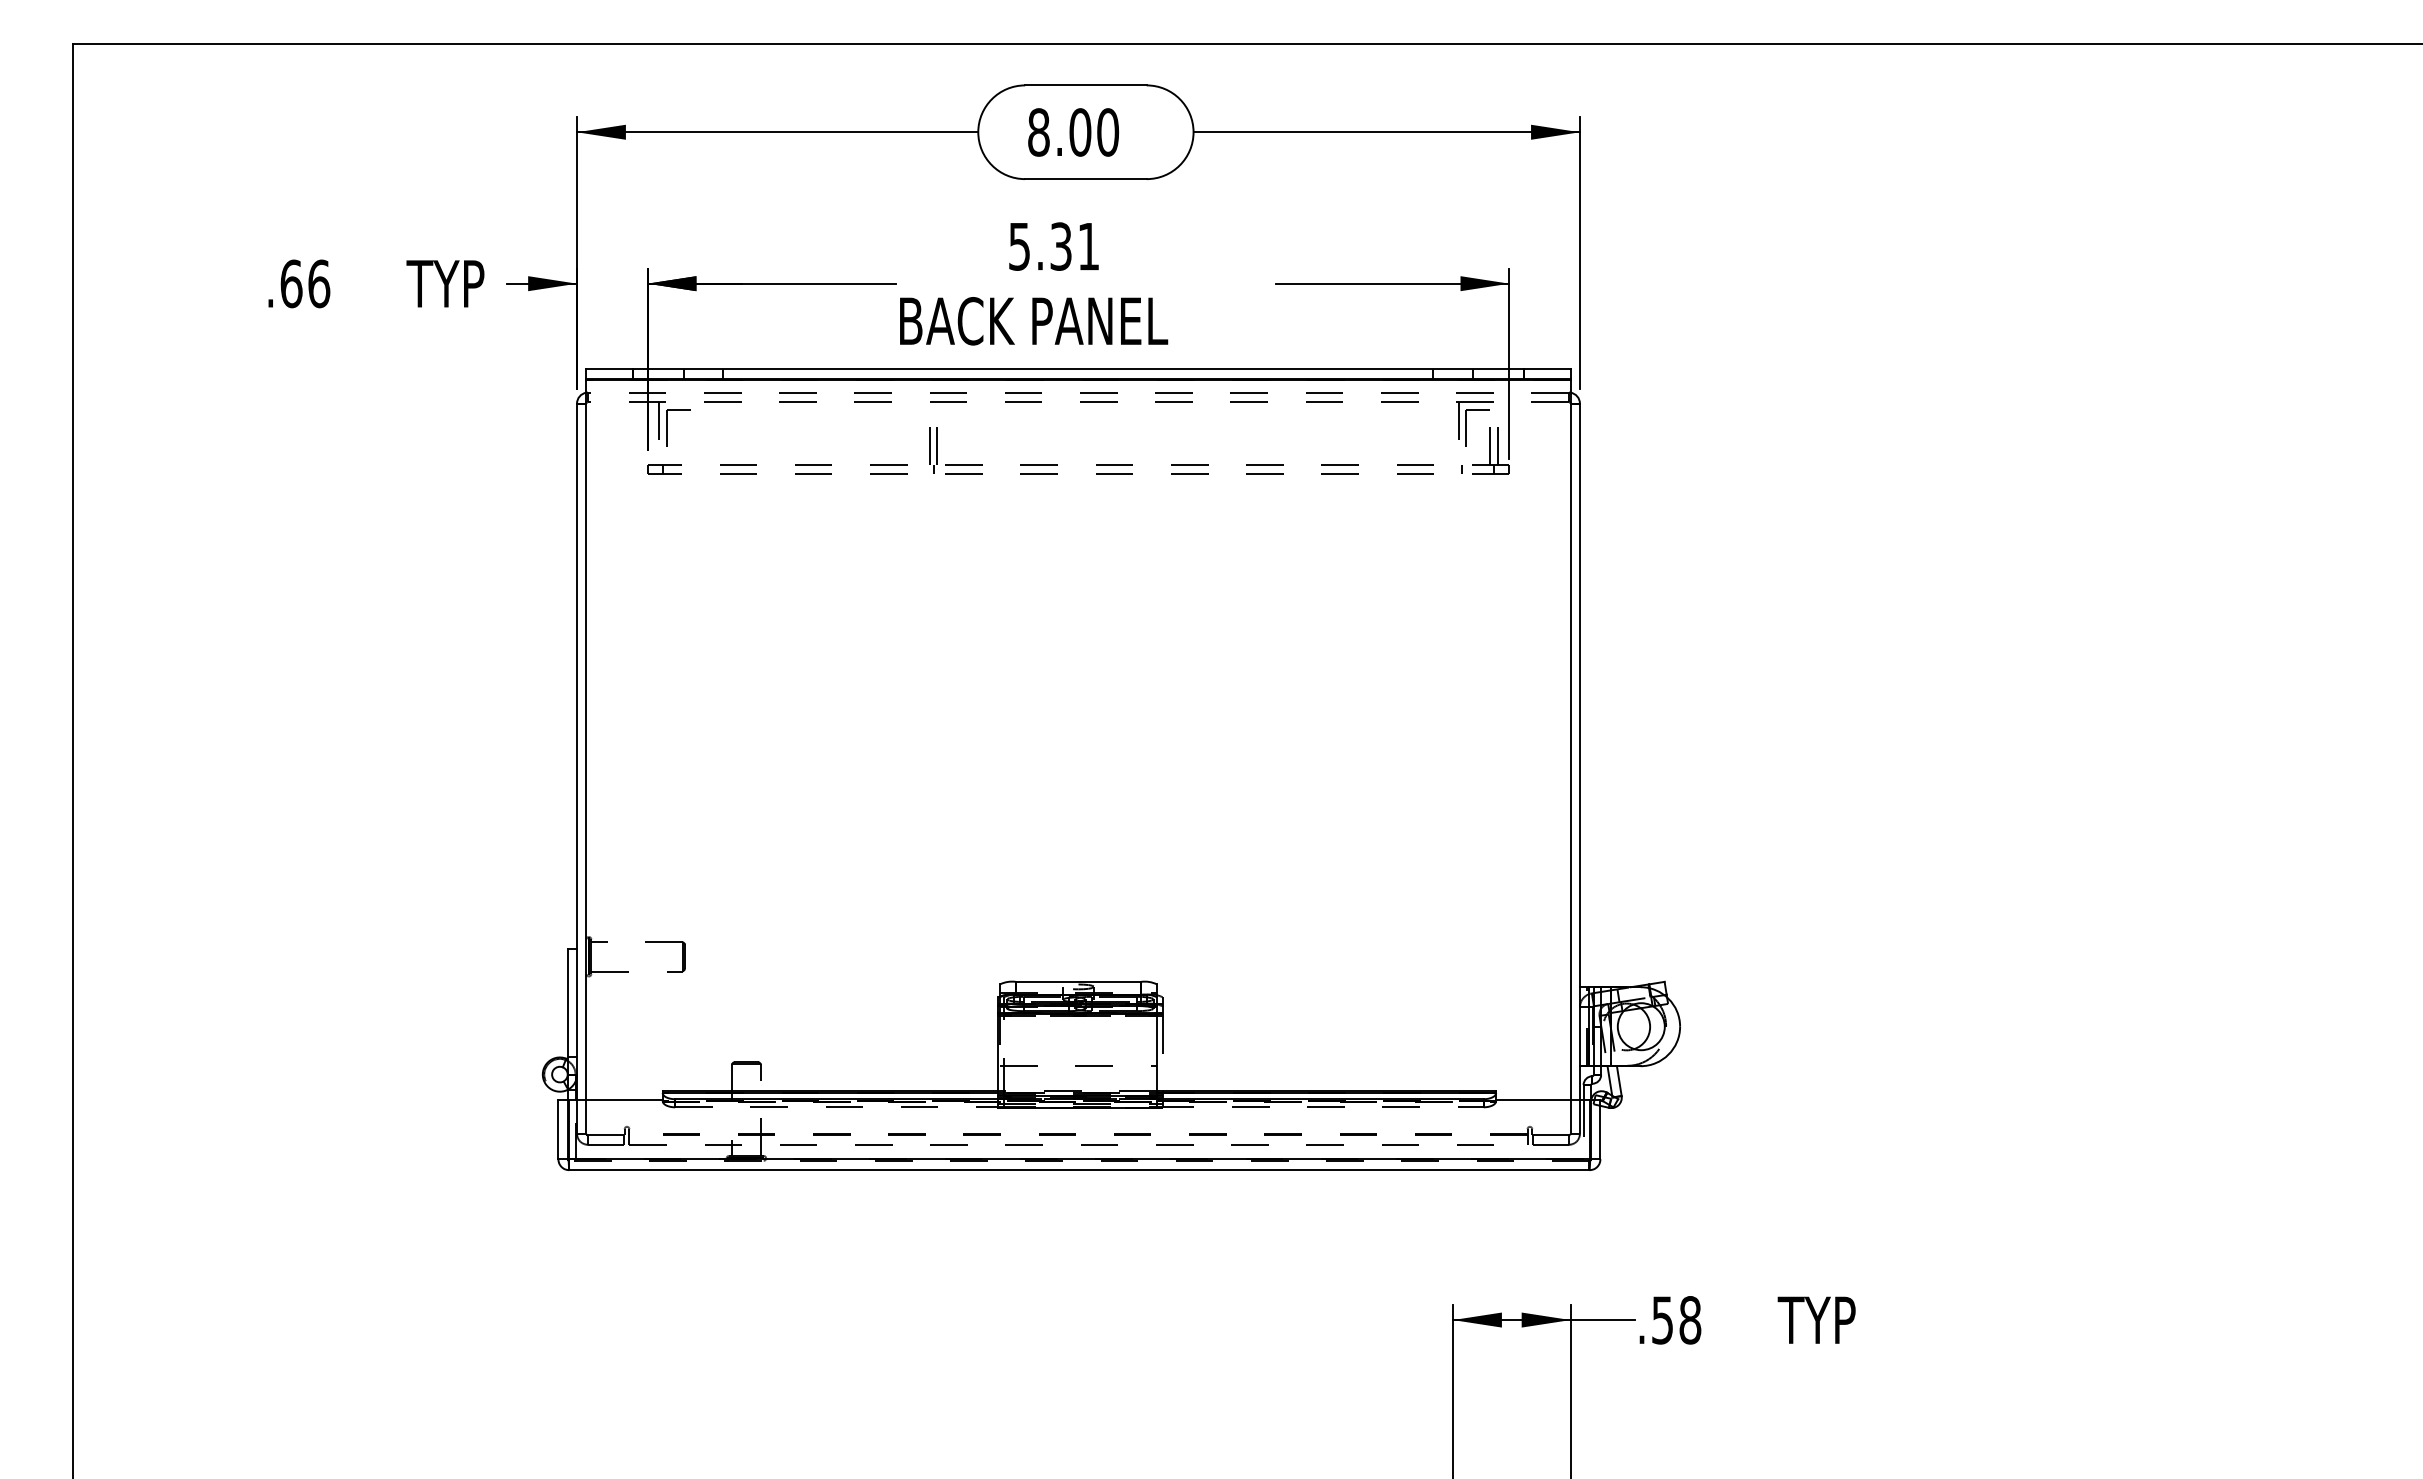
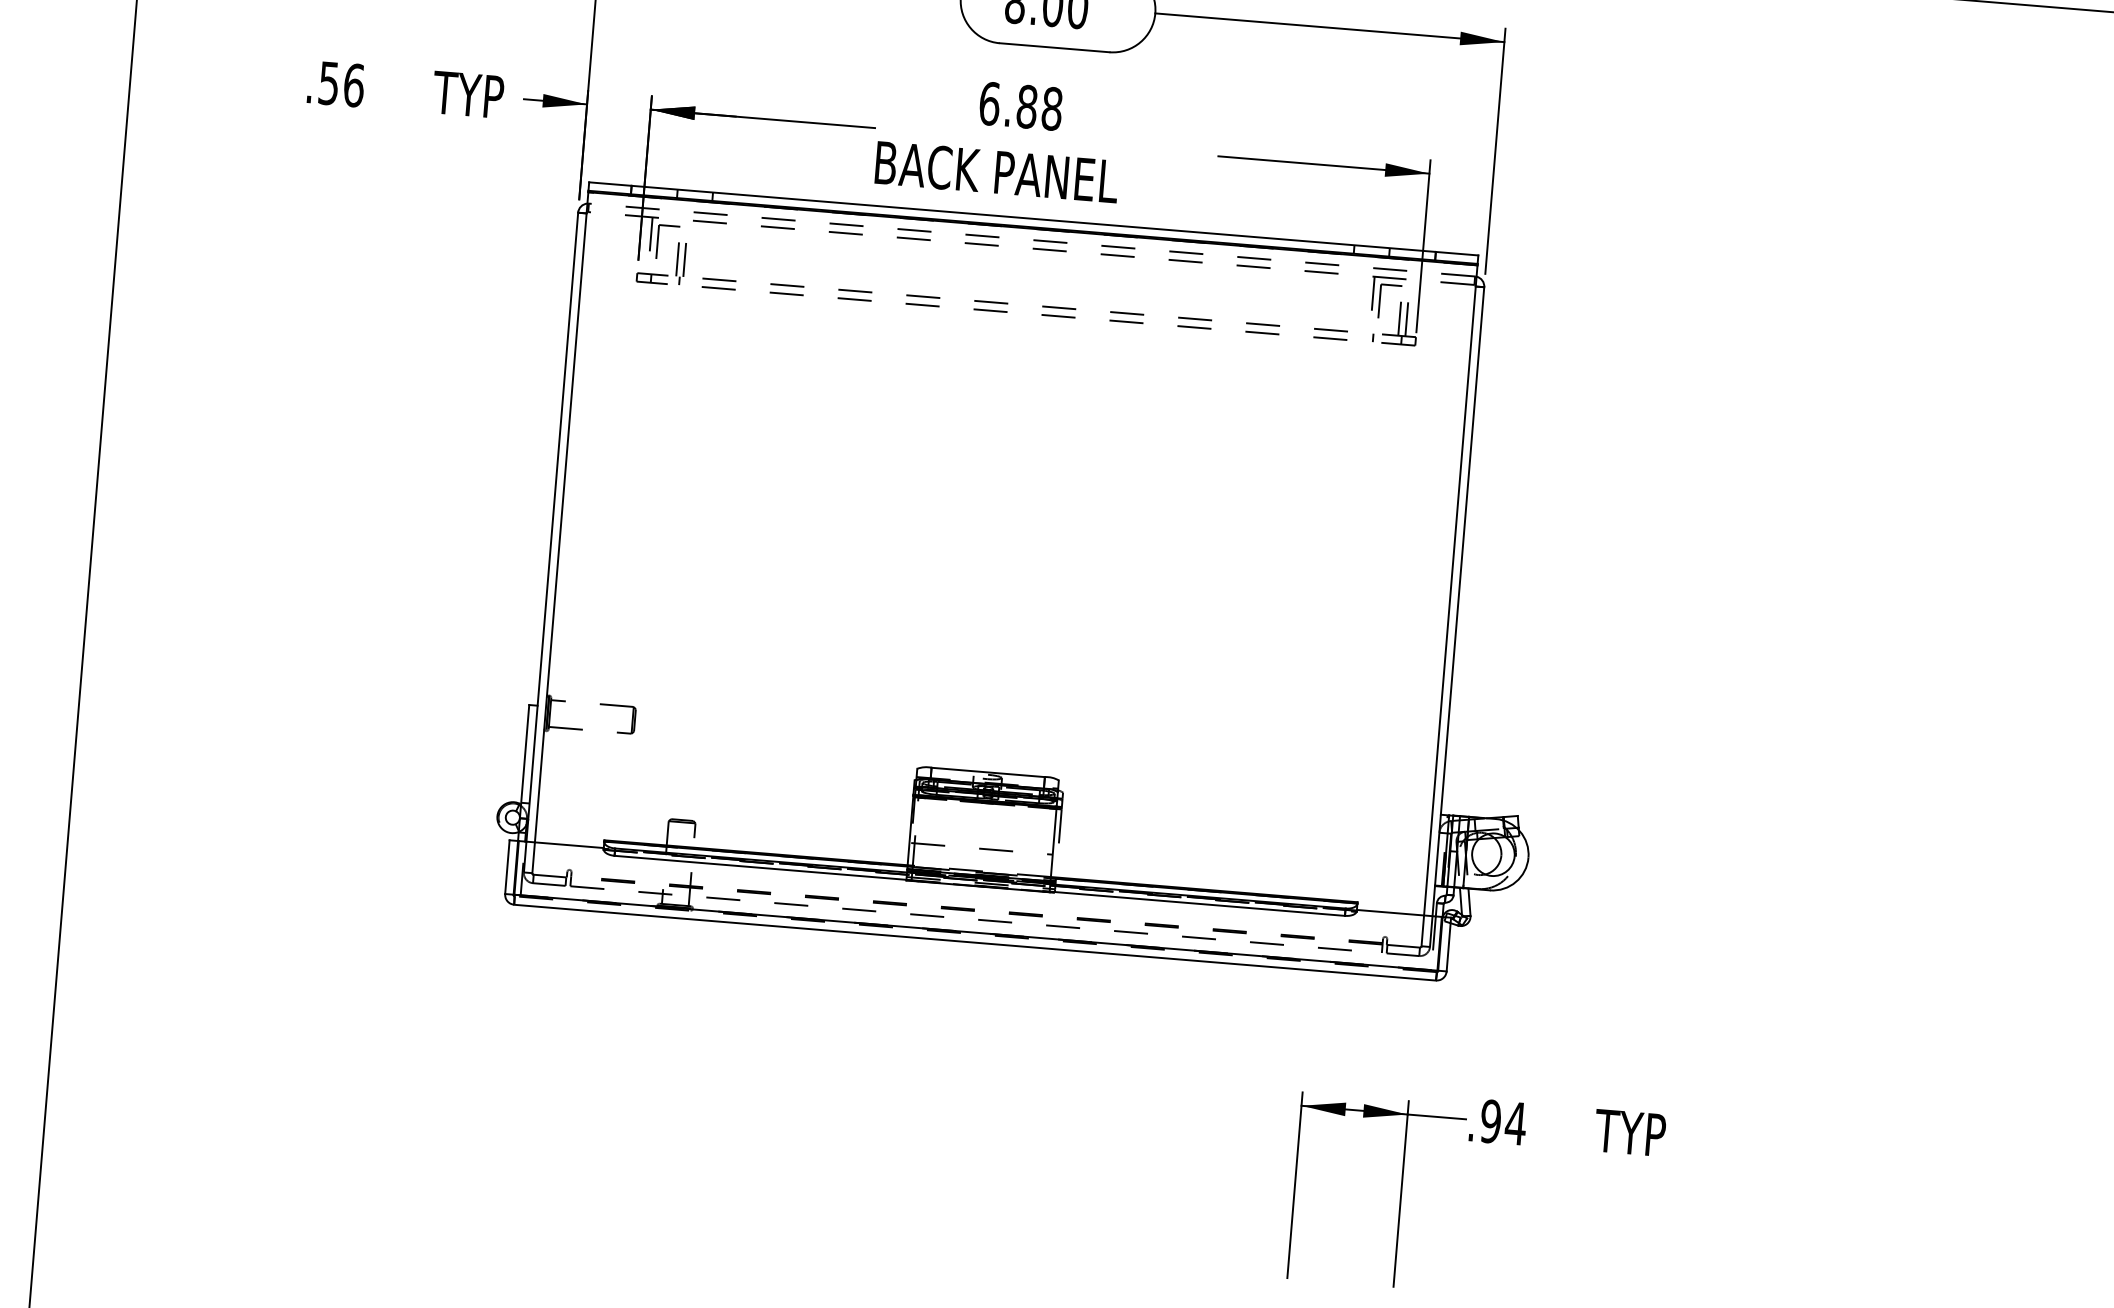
text: (1054, 246) -> (1021, 106), 5.31 -> 6.88
text: (291, 283) -> (329, 83), .66 -> .56
part: (933, 450) -> (680, 263), moved
line: (836, 1107) -> (760, 867), dashed -> solid
line: (1320, 1107) -> (1197, 903), dashed -> solid
text: (1676, 1320) -> (1503, 1122), .58 -> .94

